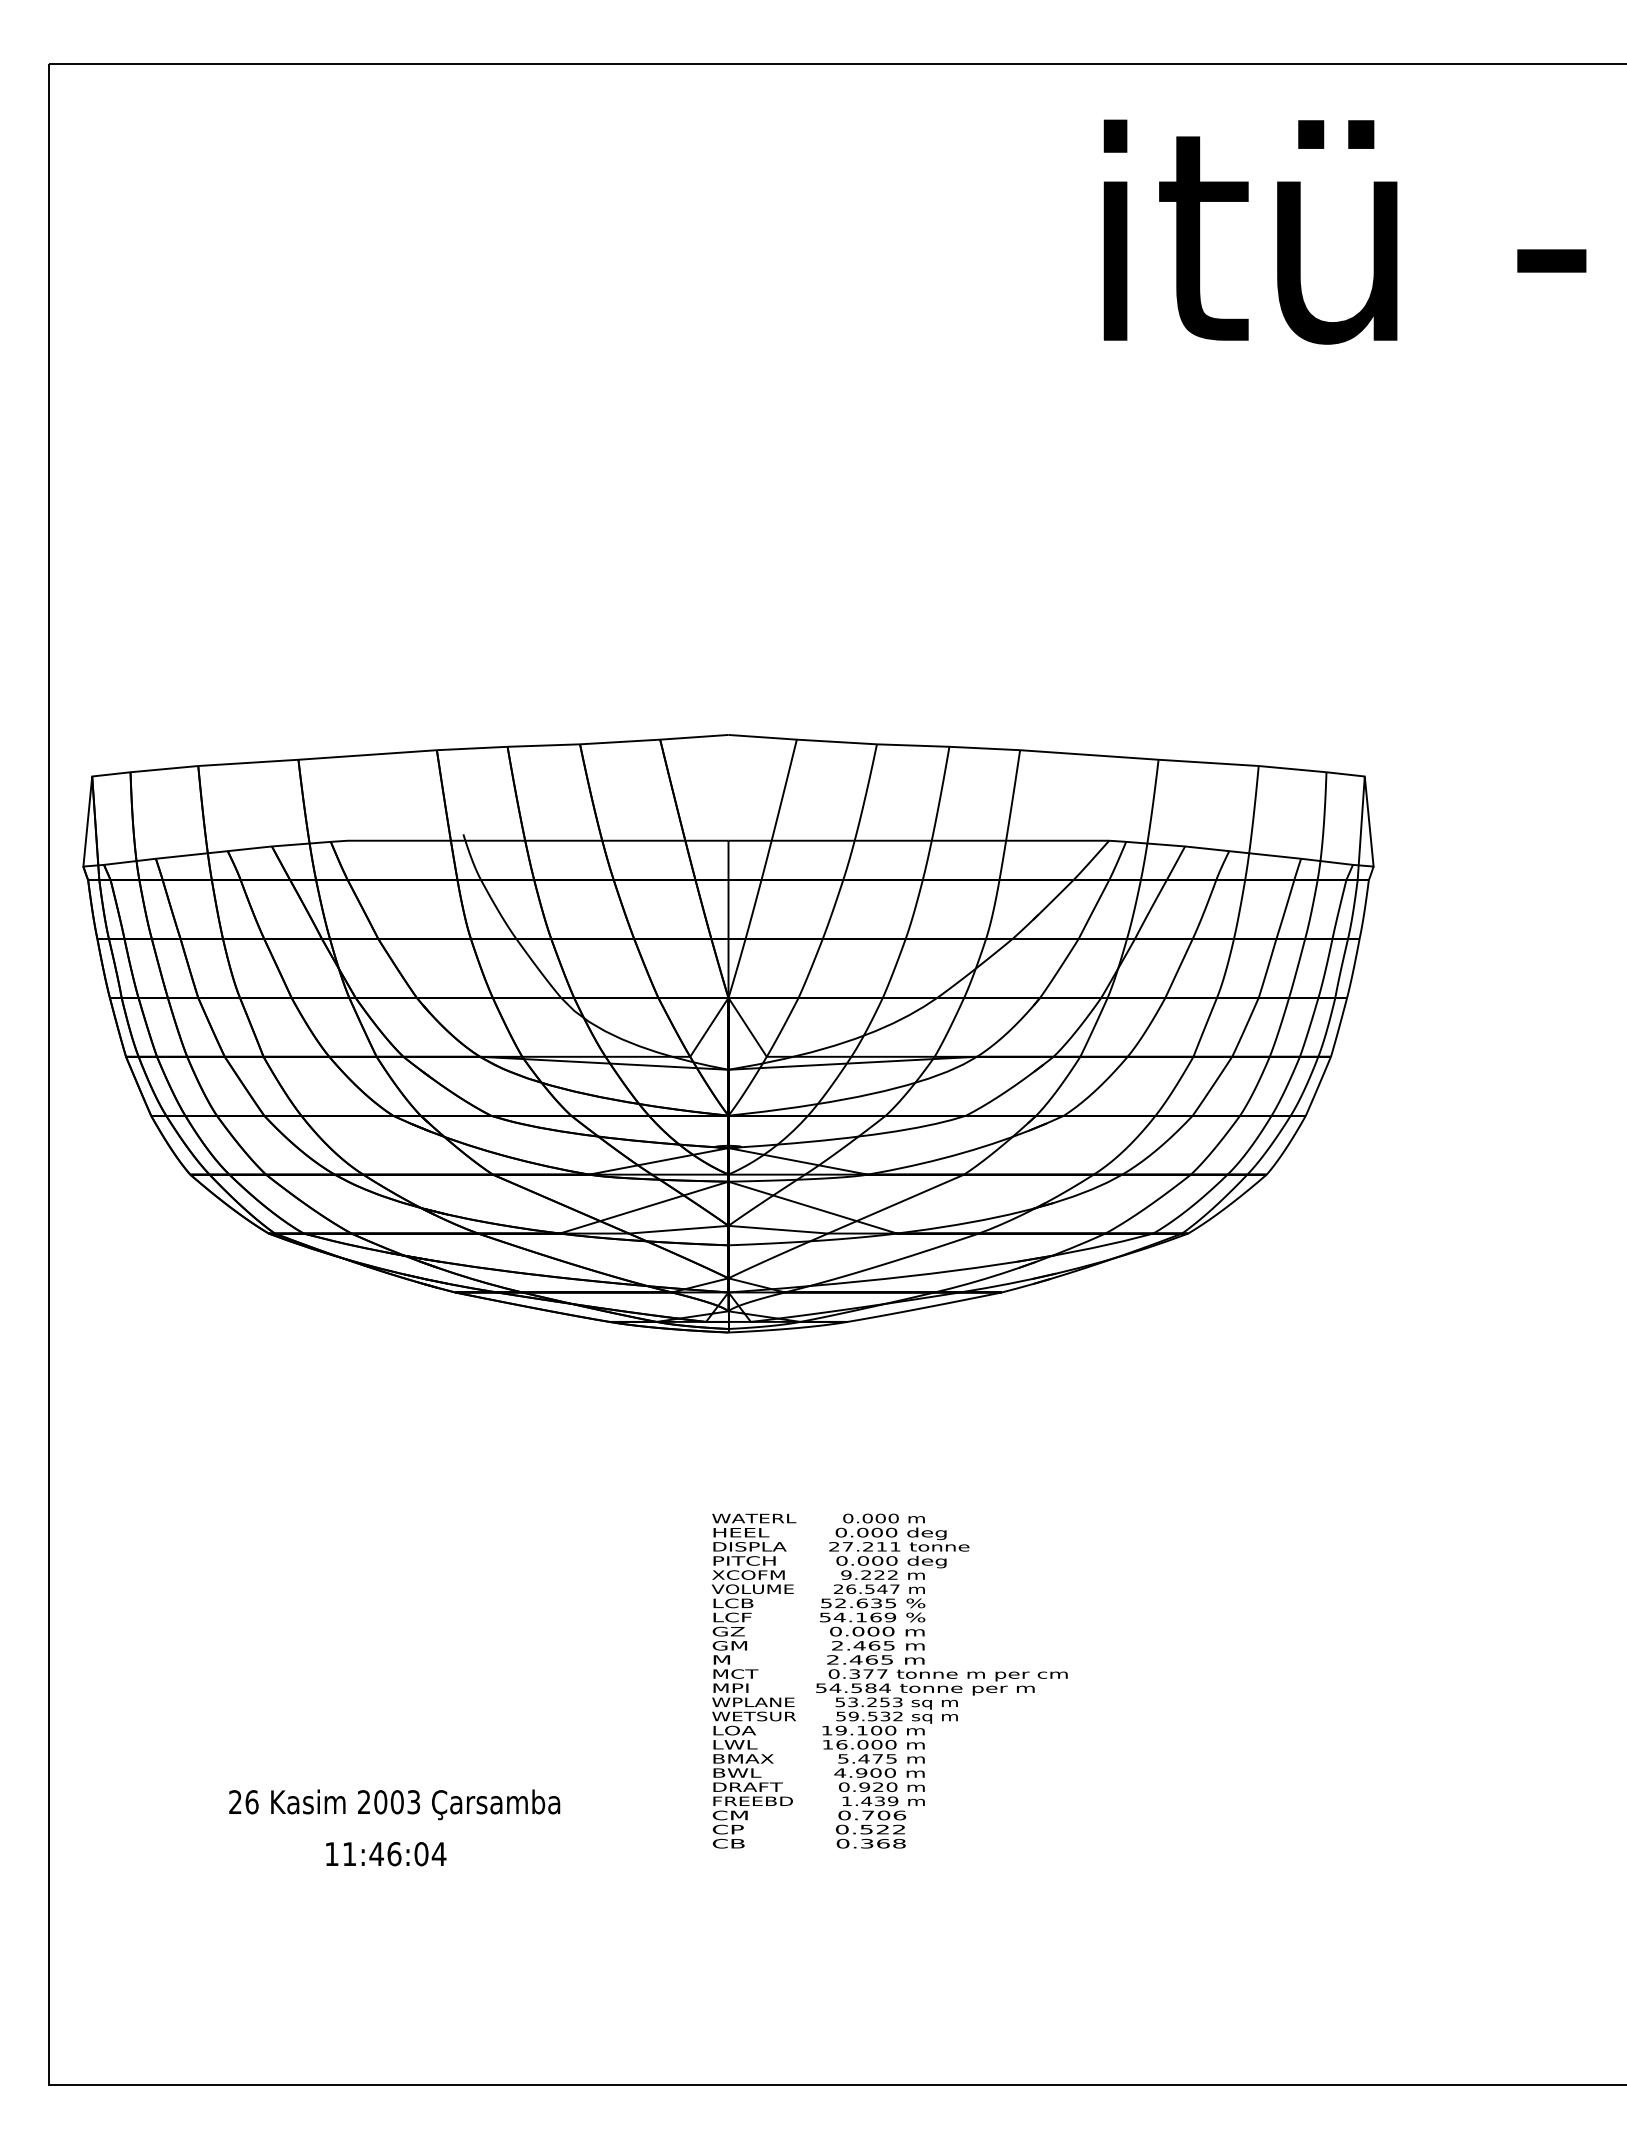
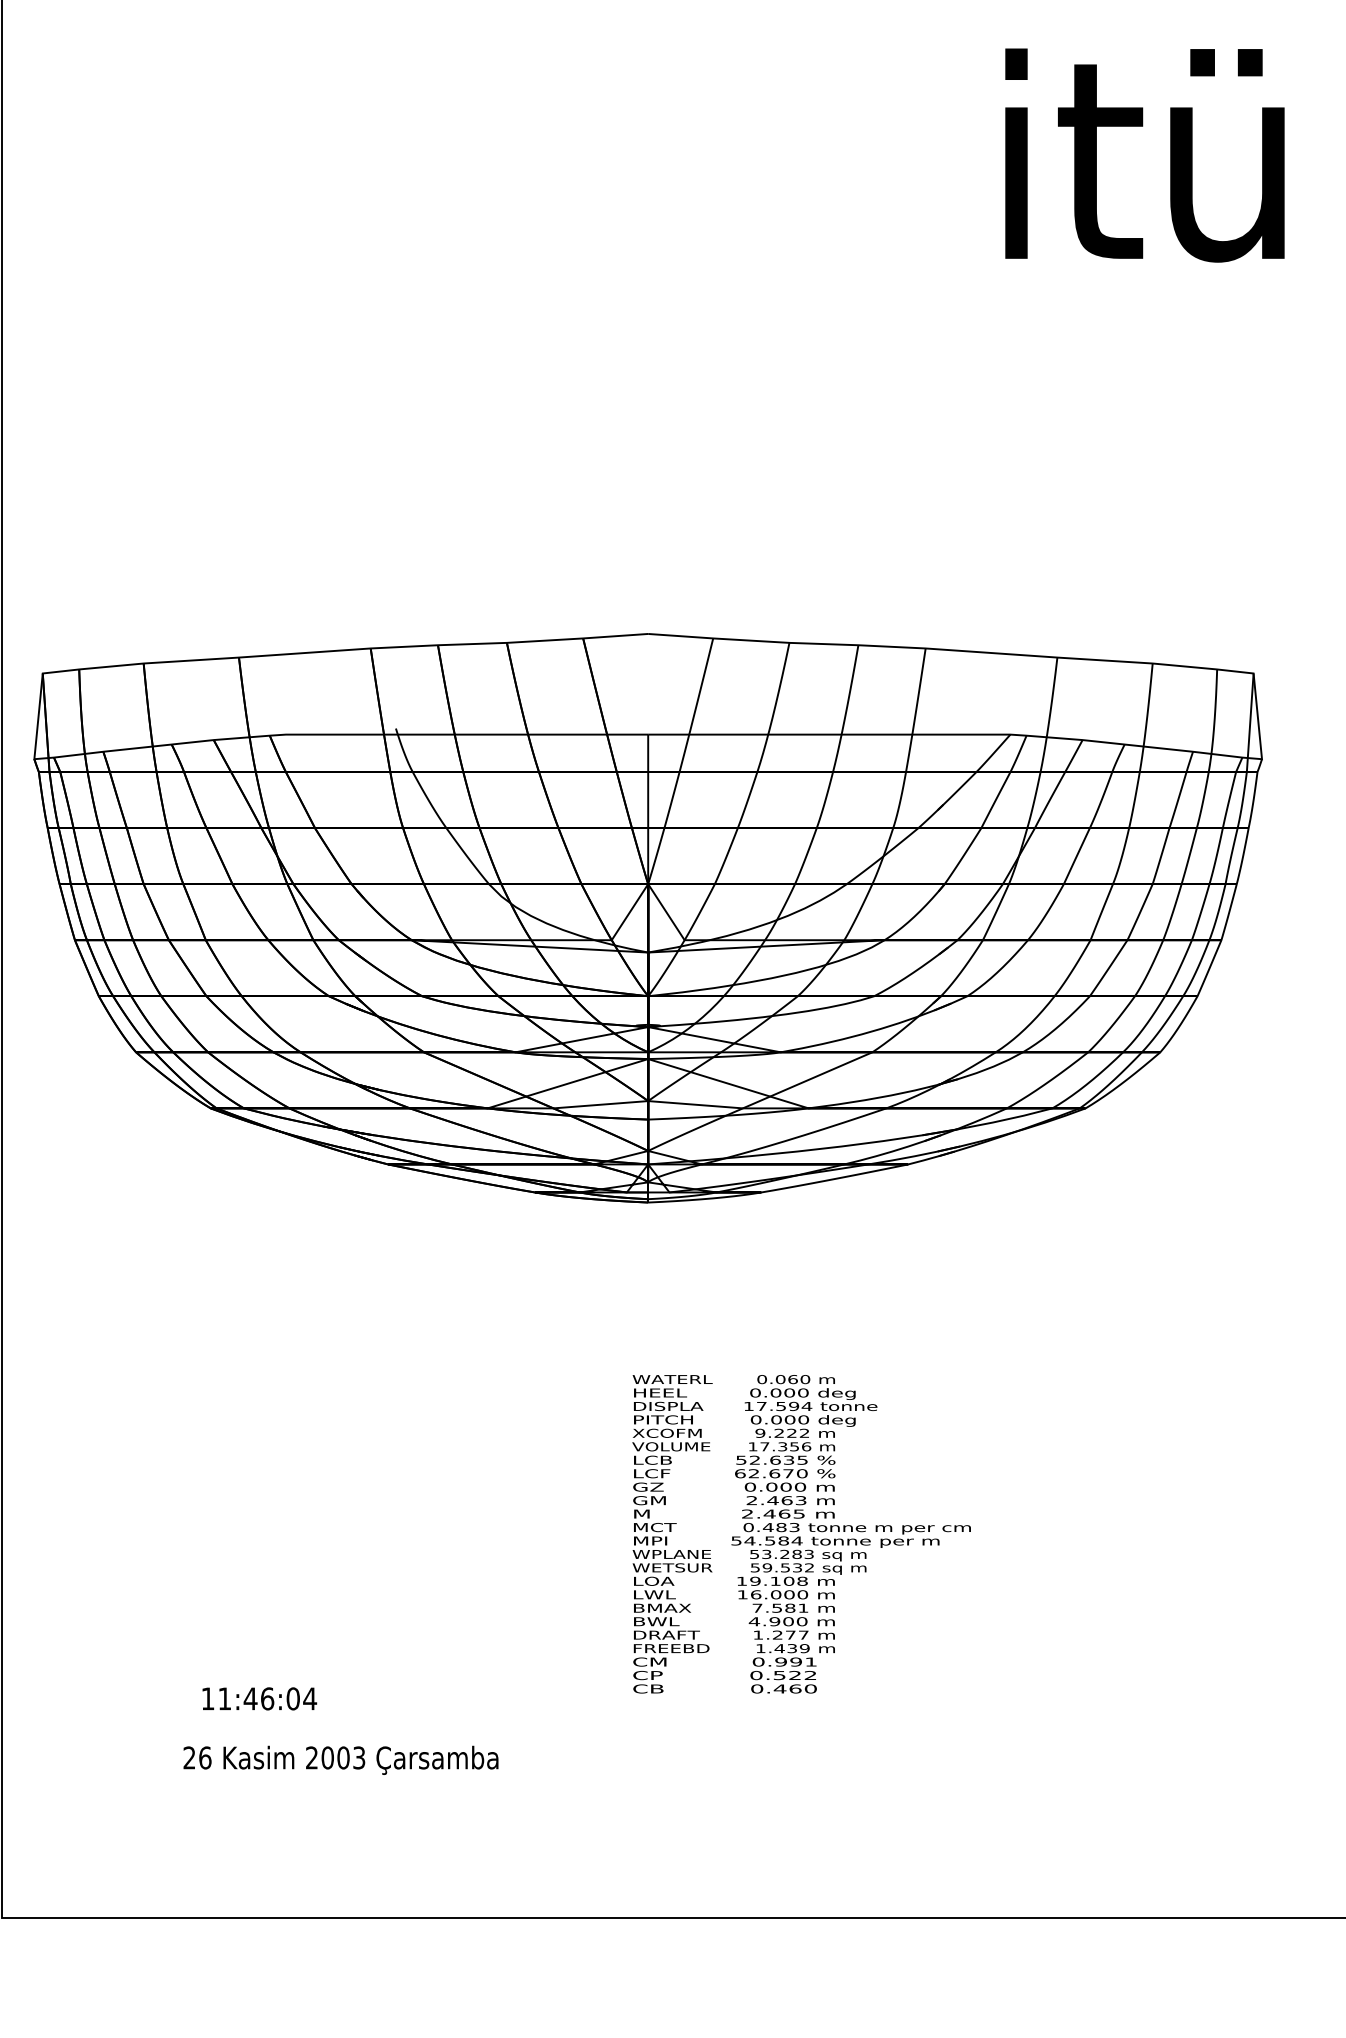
text: (880, 1518) -> (792, 1379), 0.000 -> 0.060
text: (864, 1546) -> (777, 1406), 27.211 -> 17.594
text: (866, 1589) -> (779, 1447), 26.547 -> 17.356
text: (857, 1617) -> (770, 1473), 54.169 -> 62.670
text: (889, 1645) -> (801, 1500), 2.465 -> 2.463
text: (868, 1673) -> (781, 1526), 0.377 -> 0.483
text: (884, 1702) -> (796, 1554), 53.253 -> 53.283
text: (890, 1730) -> (802, 1581), 19.100 -> 19.108
text: (867, 1758) -> (780, 1607), 5.475 -> 7.581
text: (868, 1786) -> (781, 1634), 0.920 -> 1.277
text: (394, 1804) -> (340, 1760), moved
text: (884, 1815) -> (796, 1662), 0.706 -> 0.991
text: (882, 1843) -> (794, 1688), 0.368 -> 0.460
text: (386, 1854) -> (259, 1699), moved

